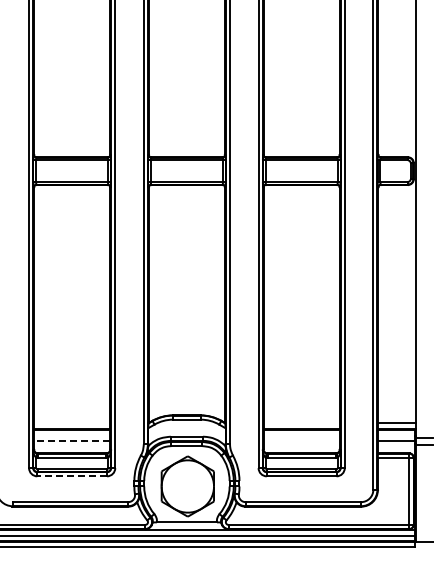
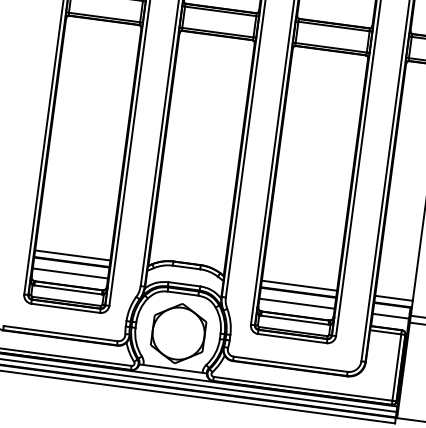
line: (72, 422) -> (73, 255), added
line: (301, 422) -> (299, 285), added
line: (71, 441) -> (69, 273), dashed -> solid
line: (301, 441) -> (296, 304), added
line: (72, 476) -> (66, 308), dashed -> solid

